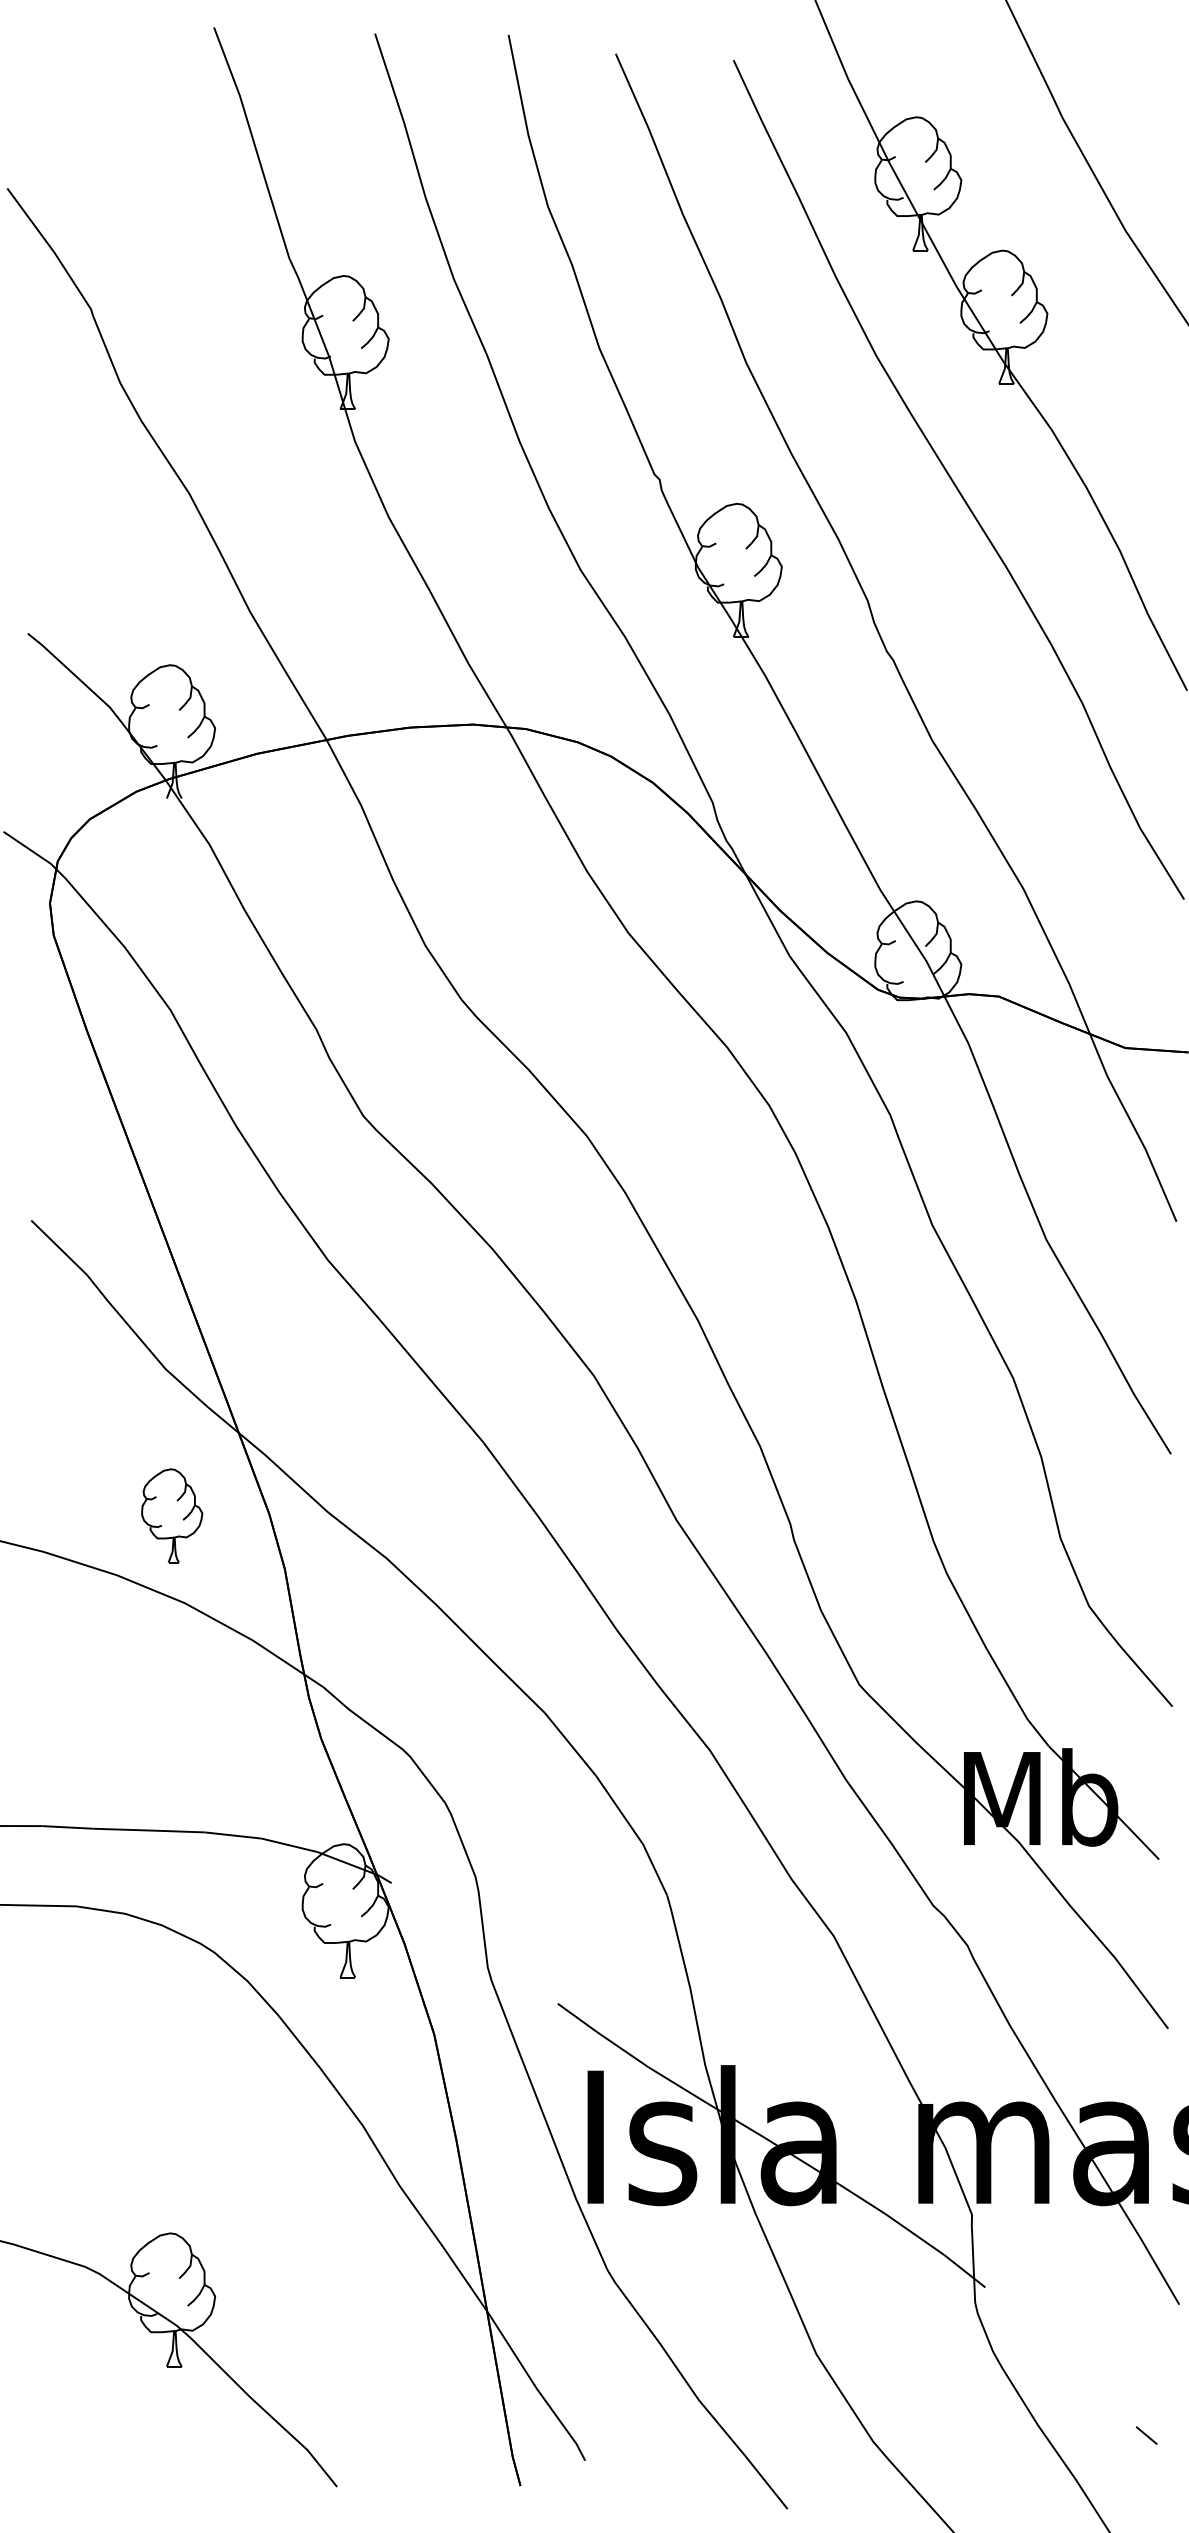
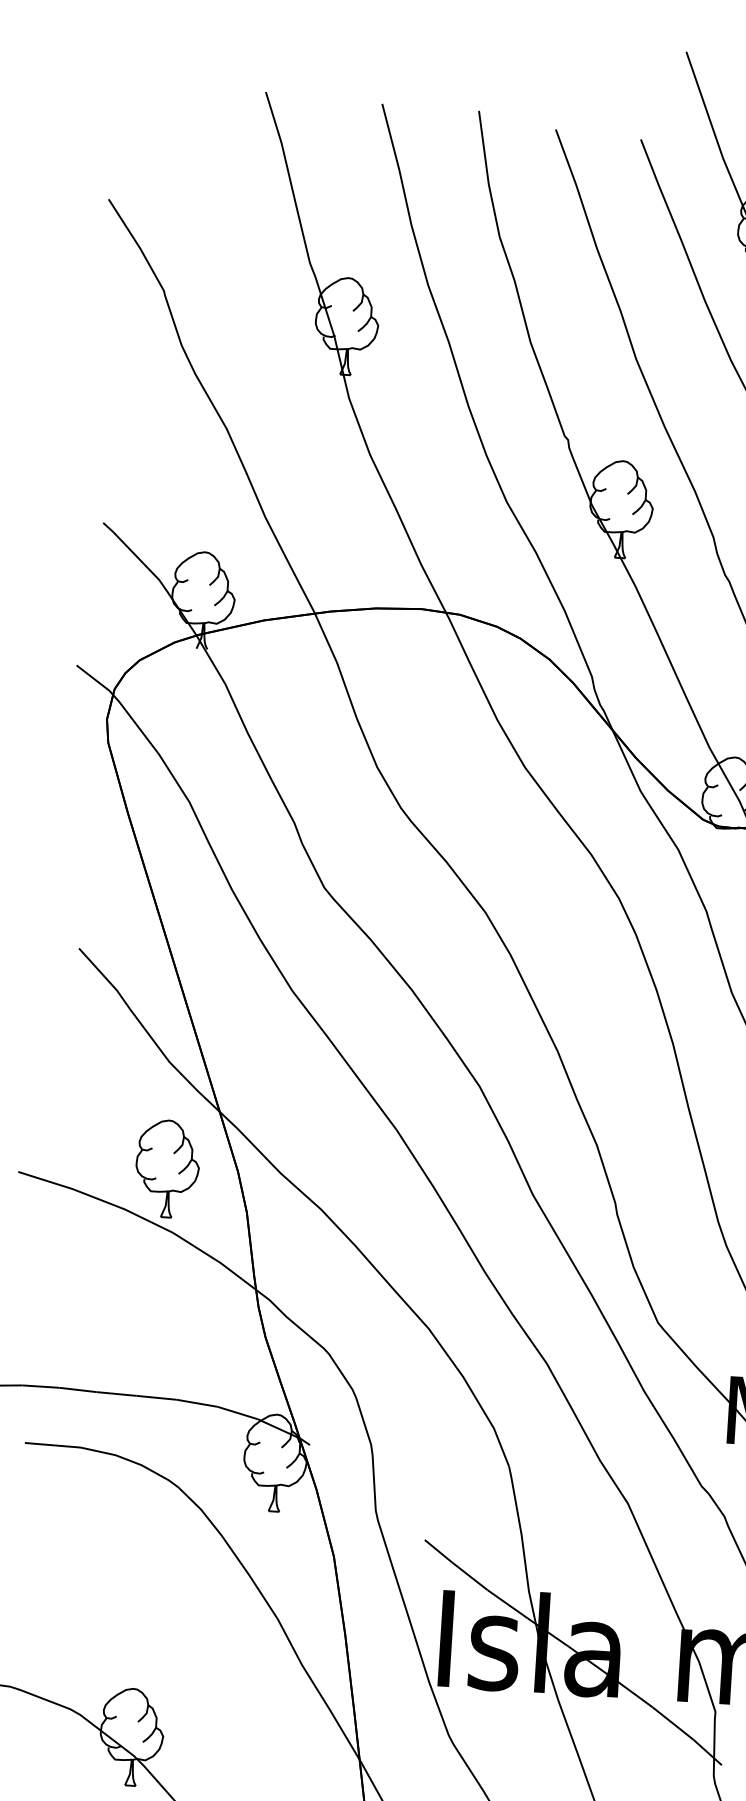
part: (172, 1515) -> (167, 1168), size x1.43

